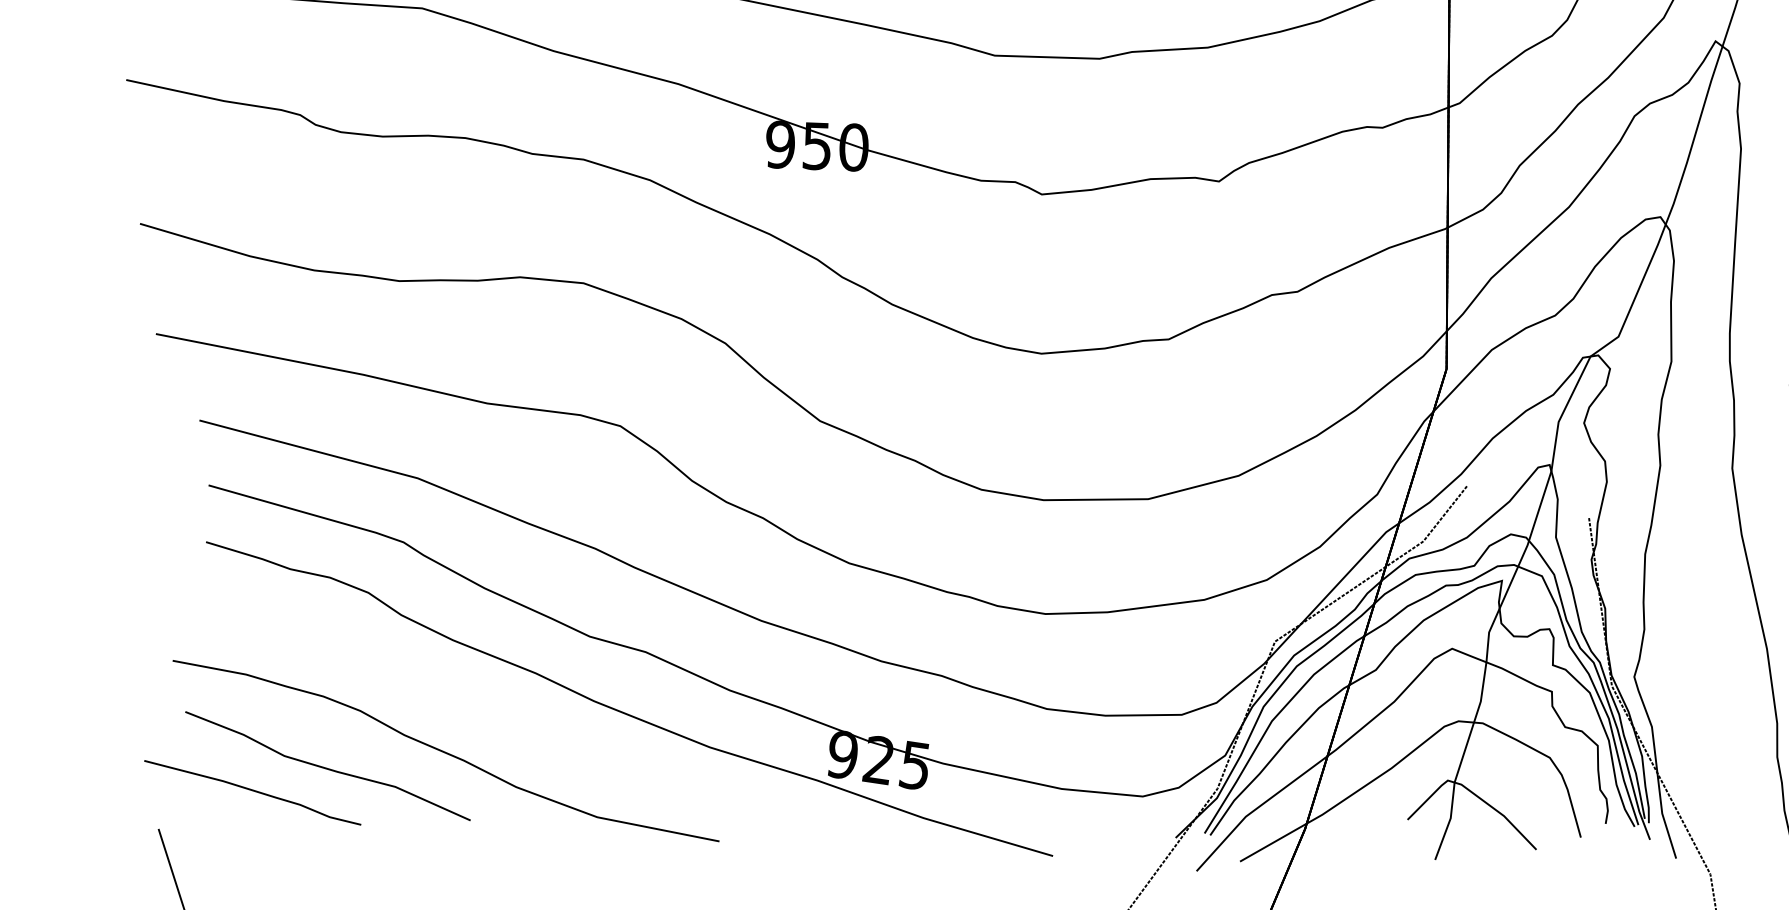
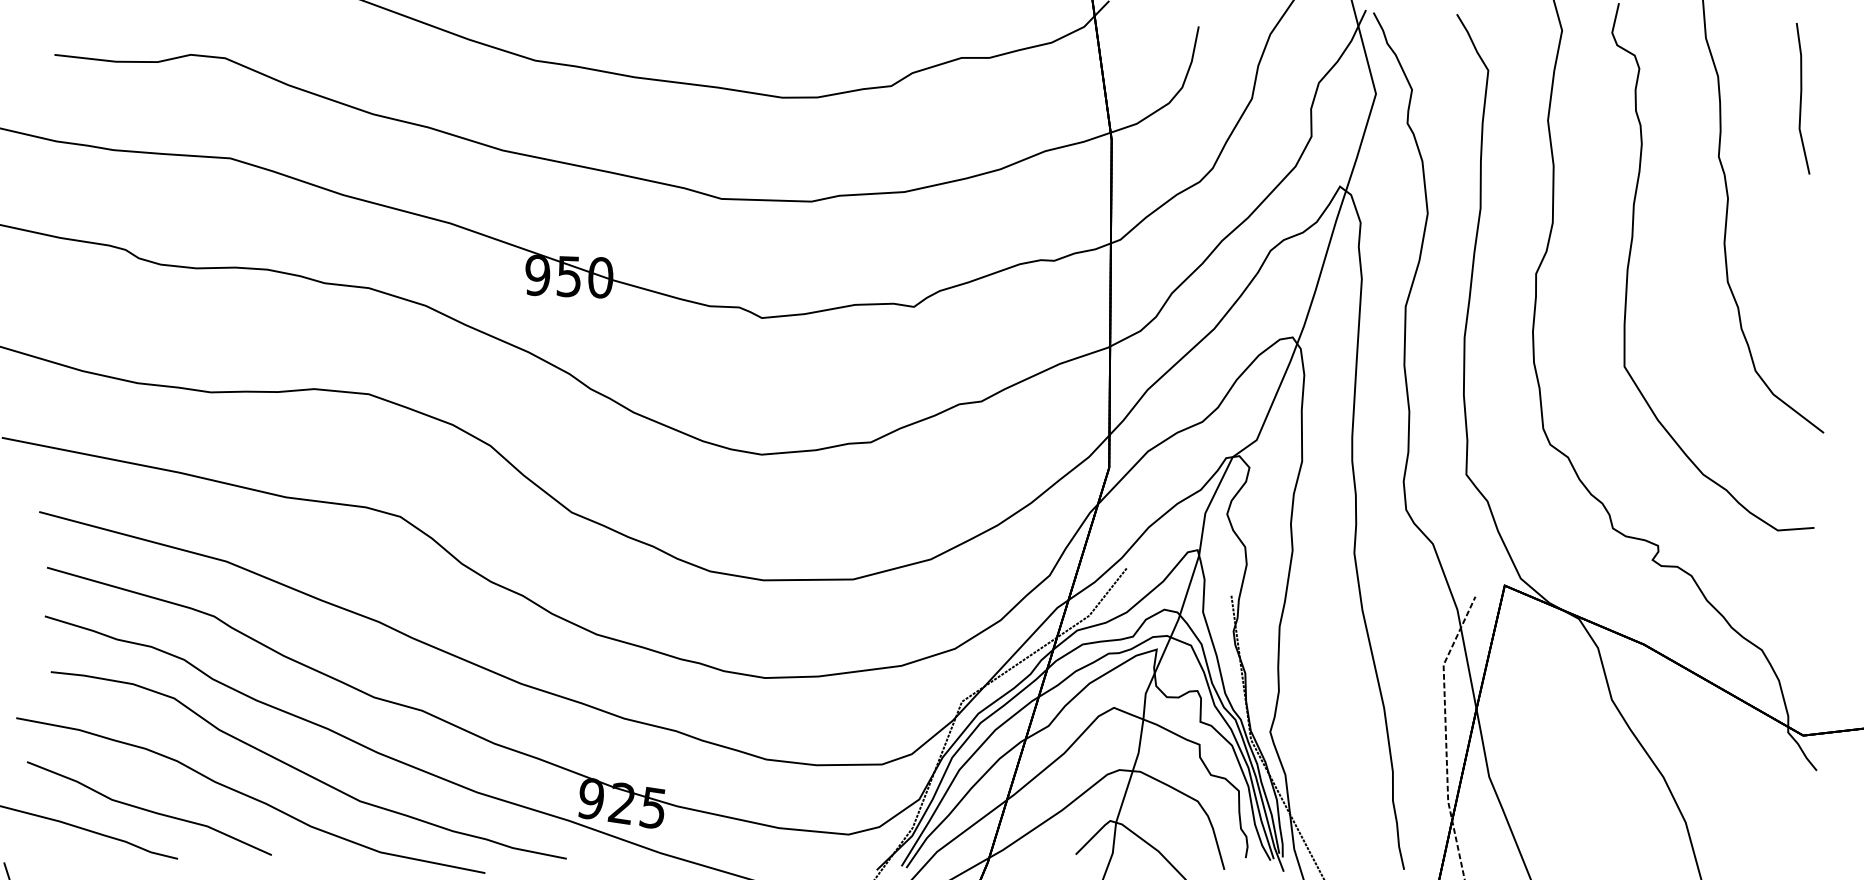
curve: (509, 724) -> (305, 772), added

